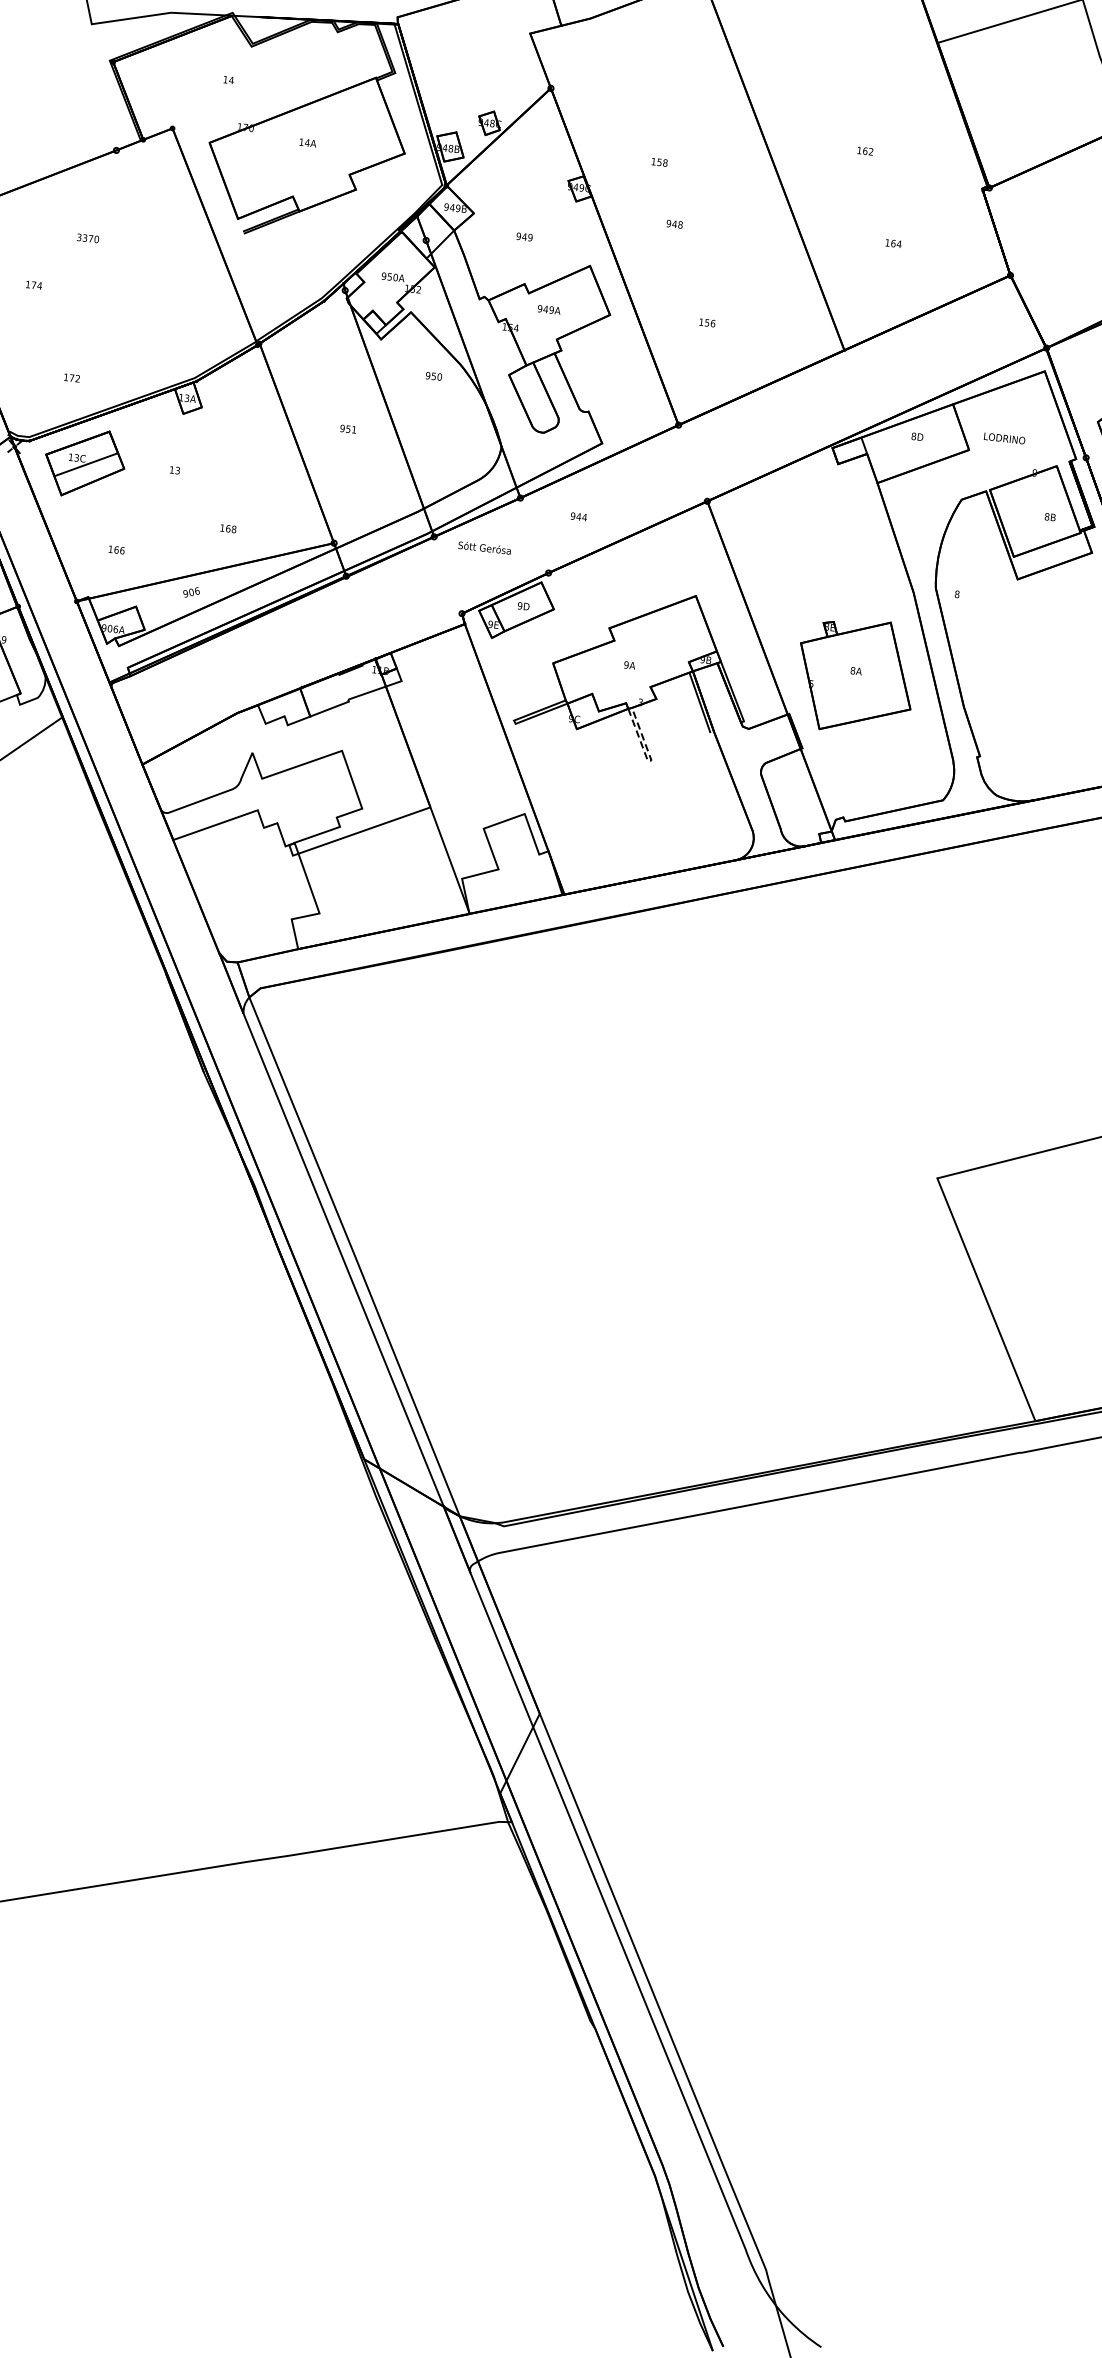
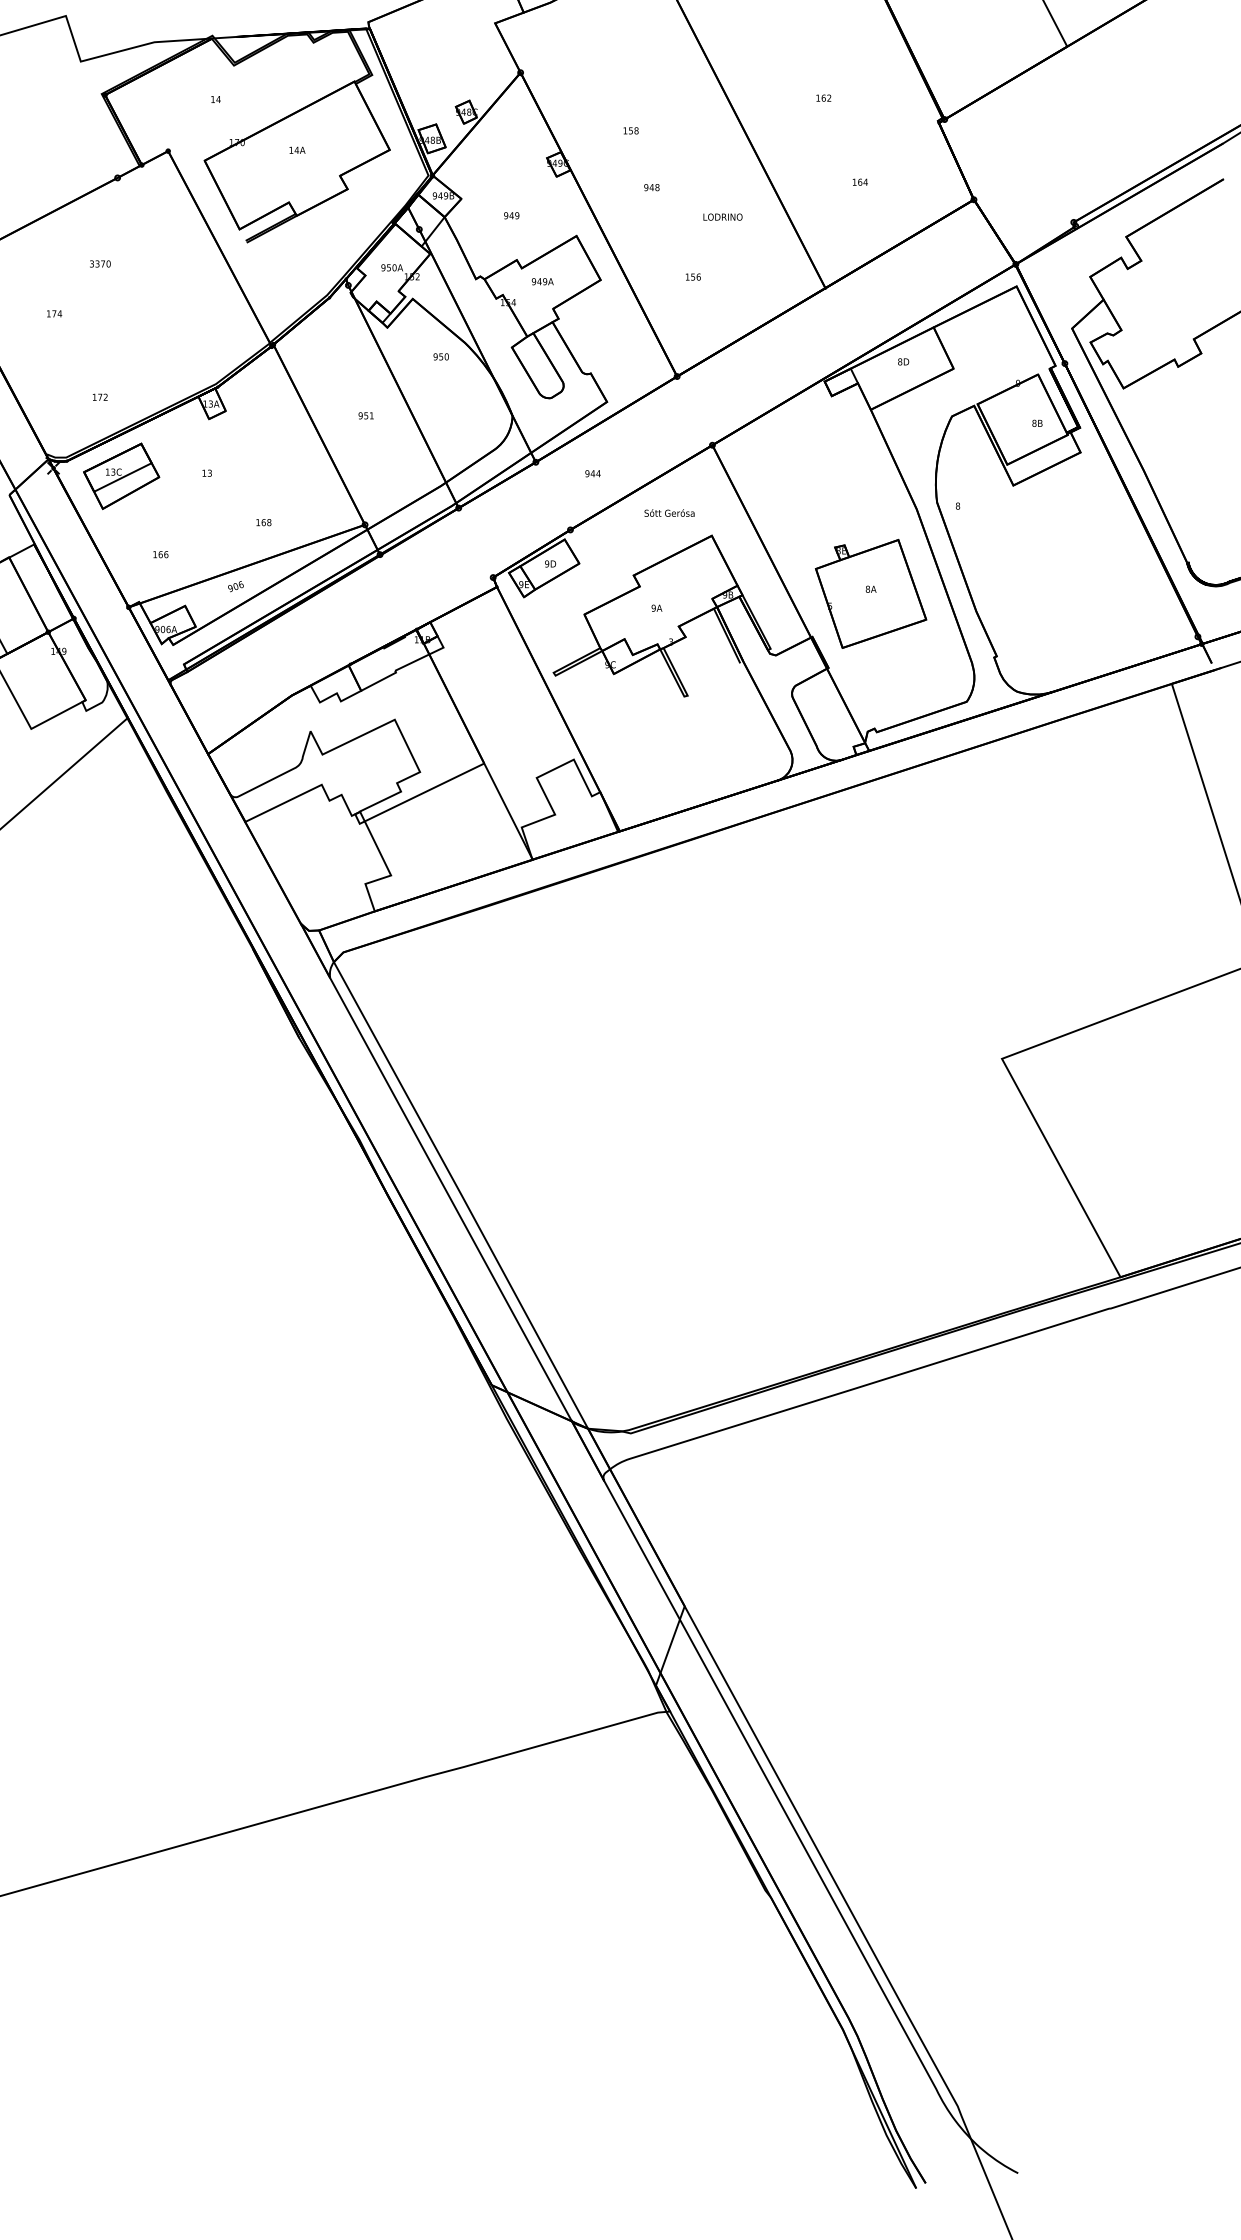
text: (1004, 437) -> (722, 216), moved
text: (484, 547) -> (669, 512), moved
line: (650, 761) -> (686, 696), dashed -> solid

